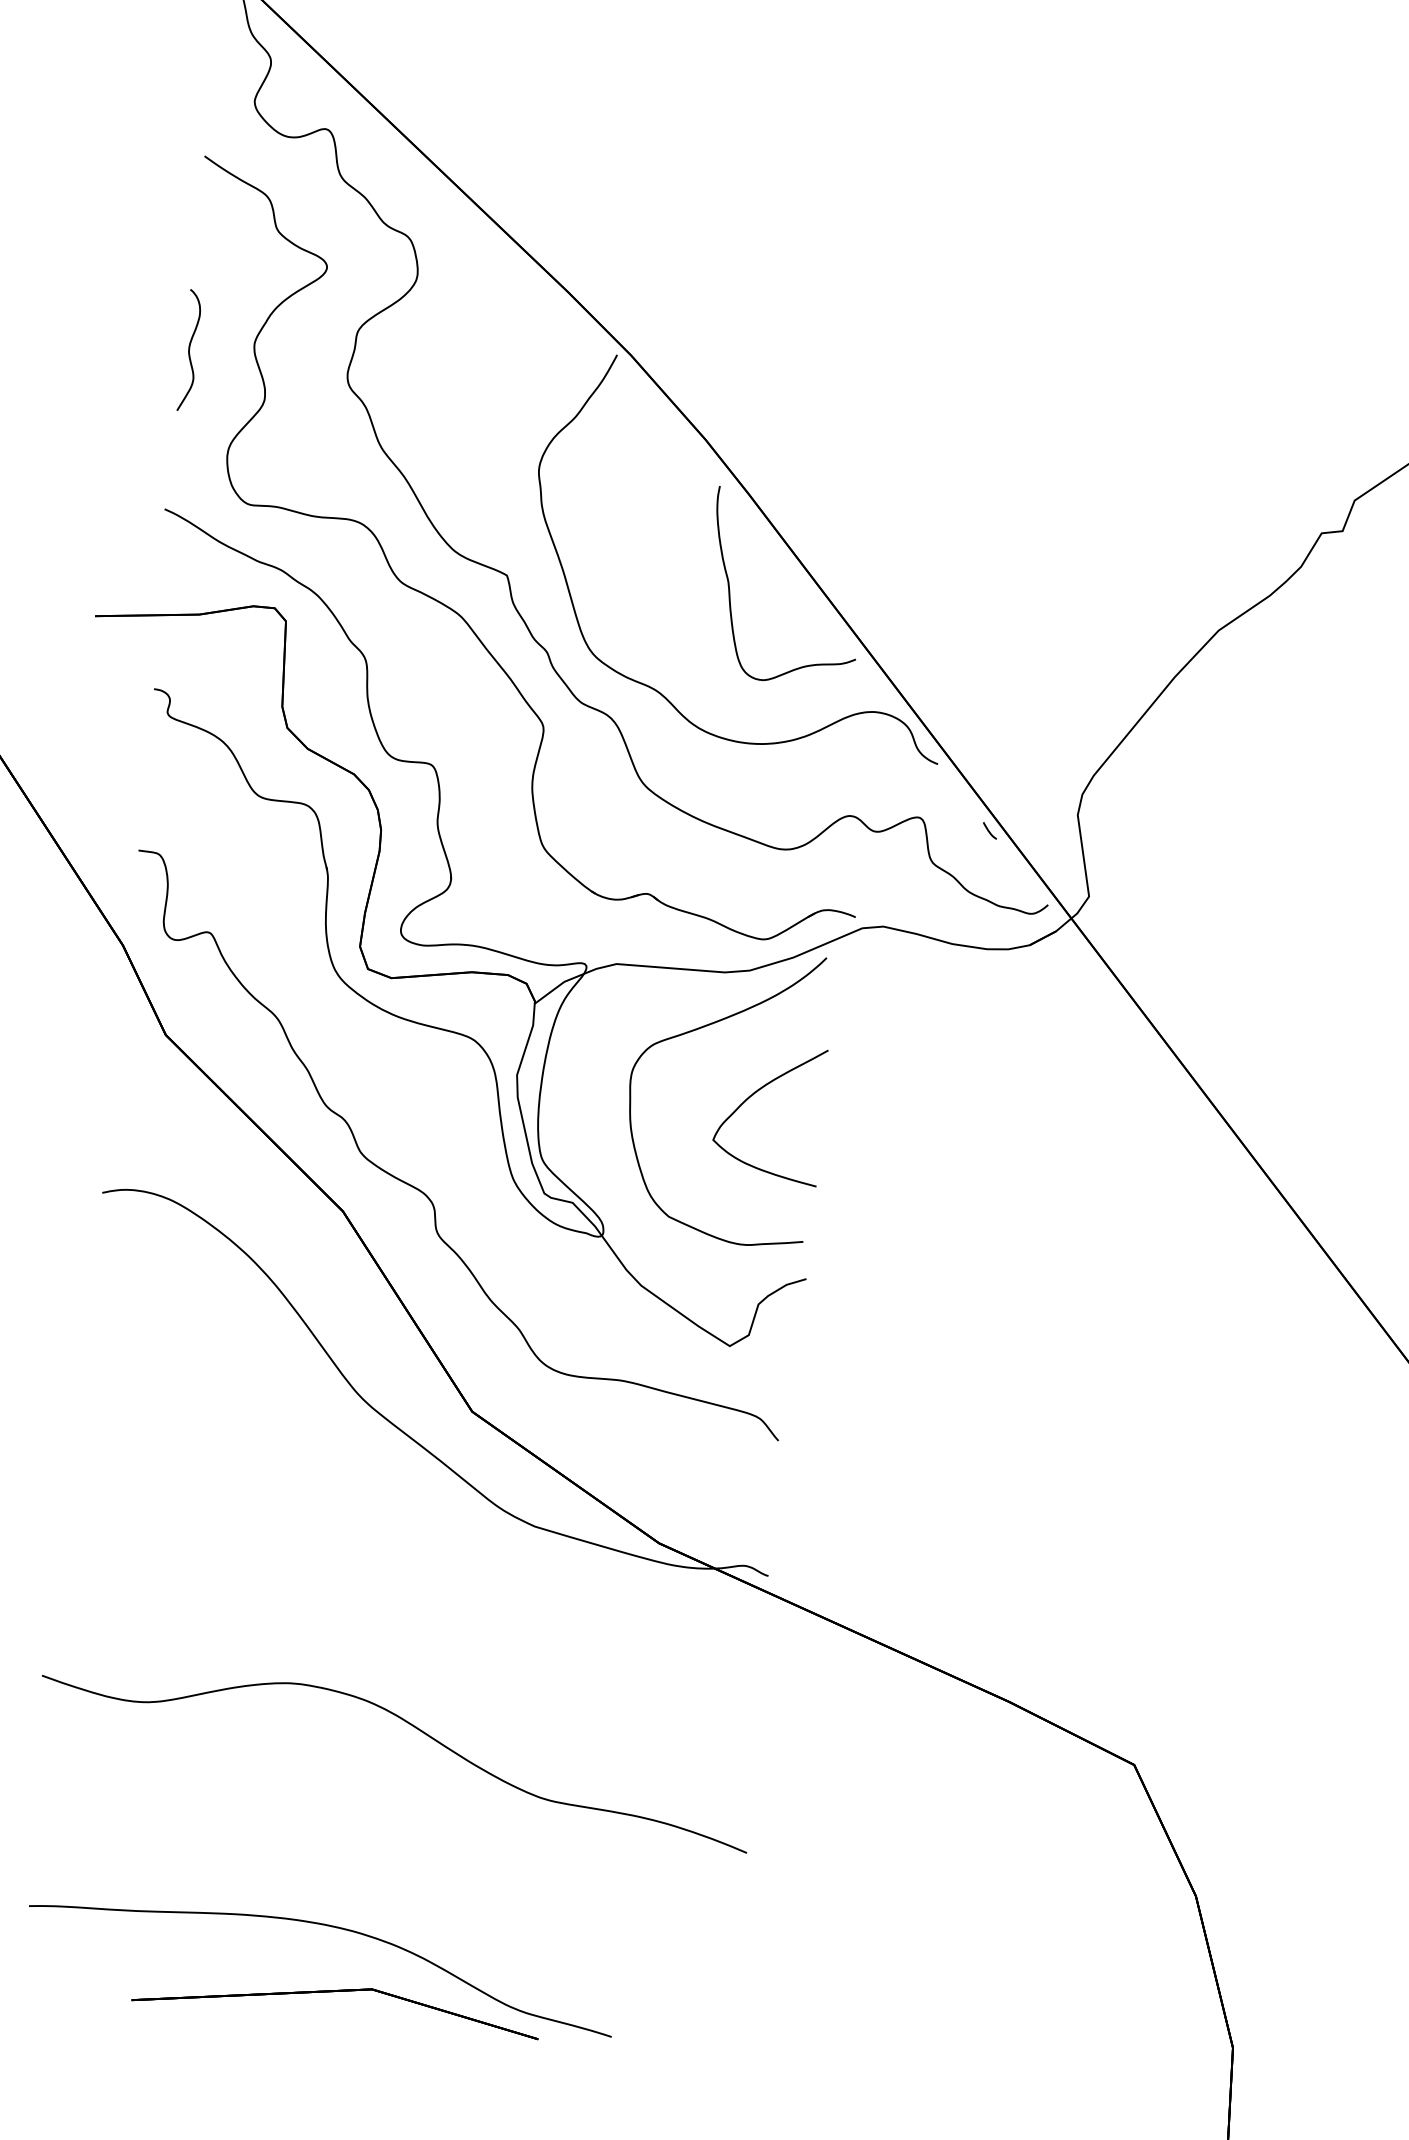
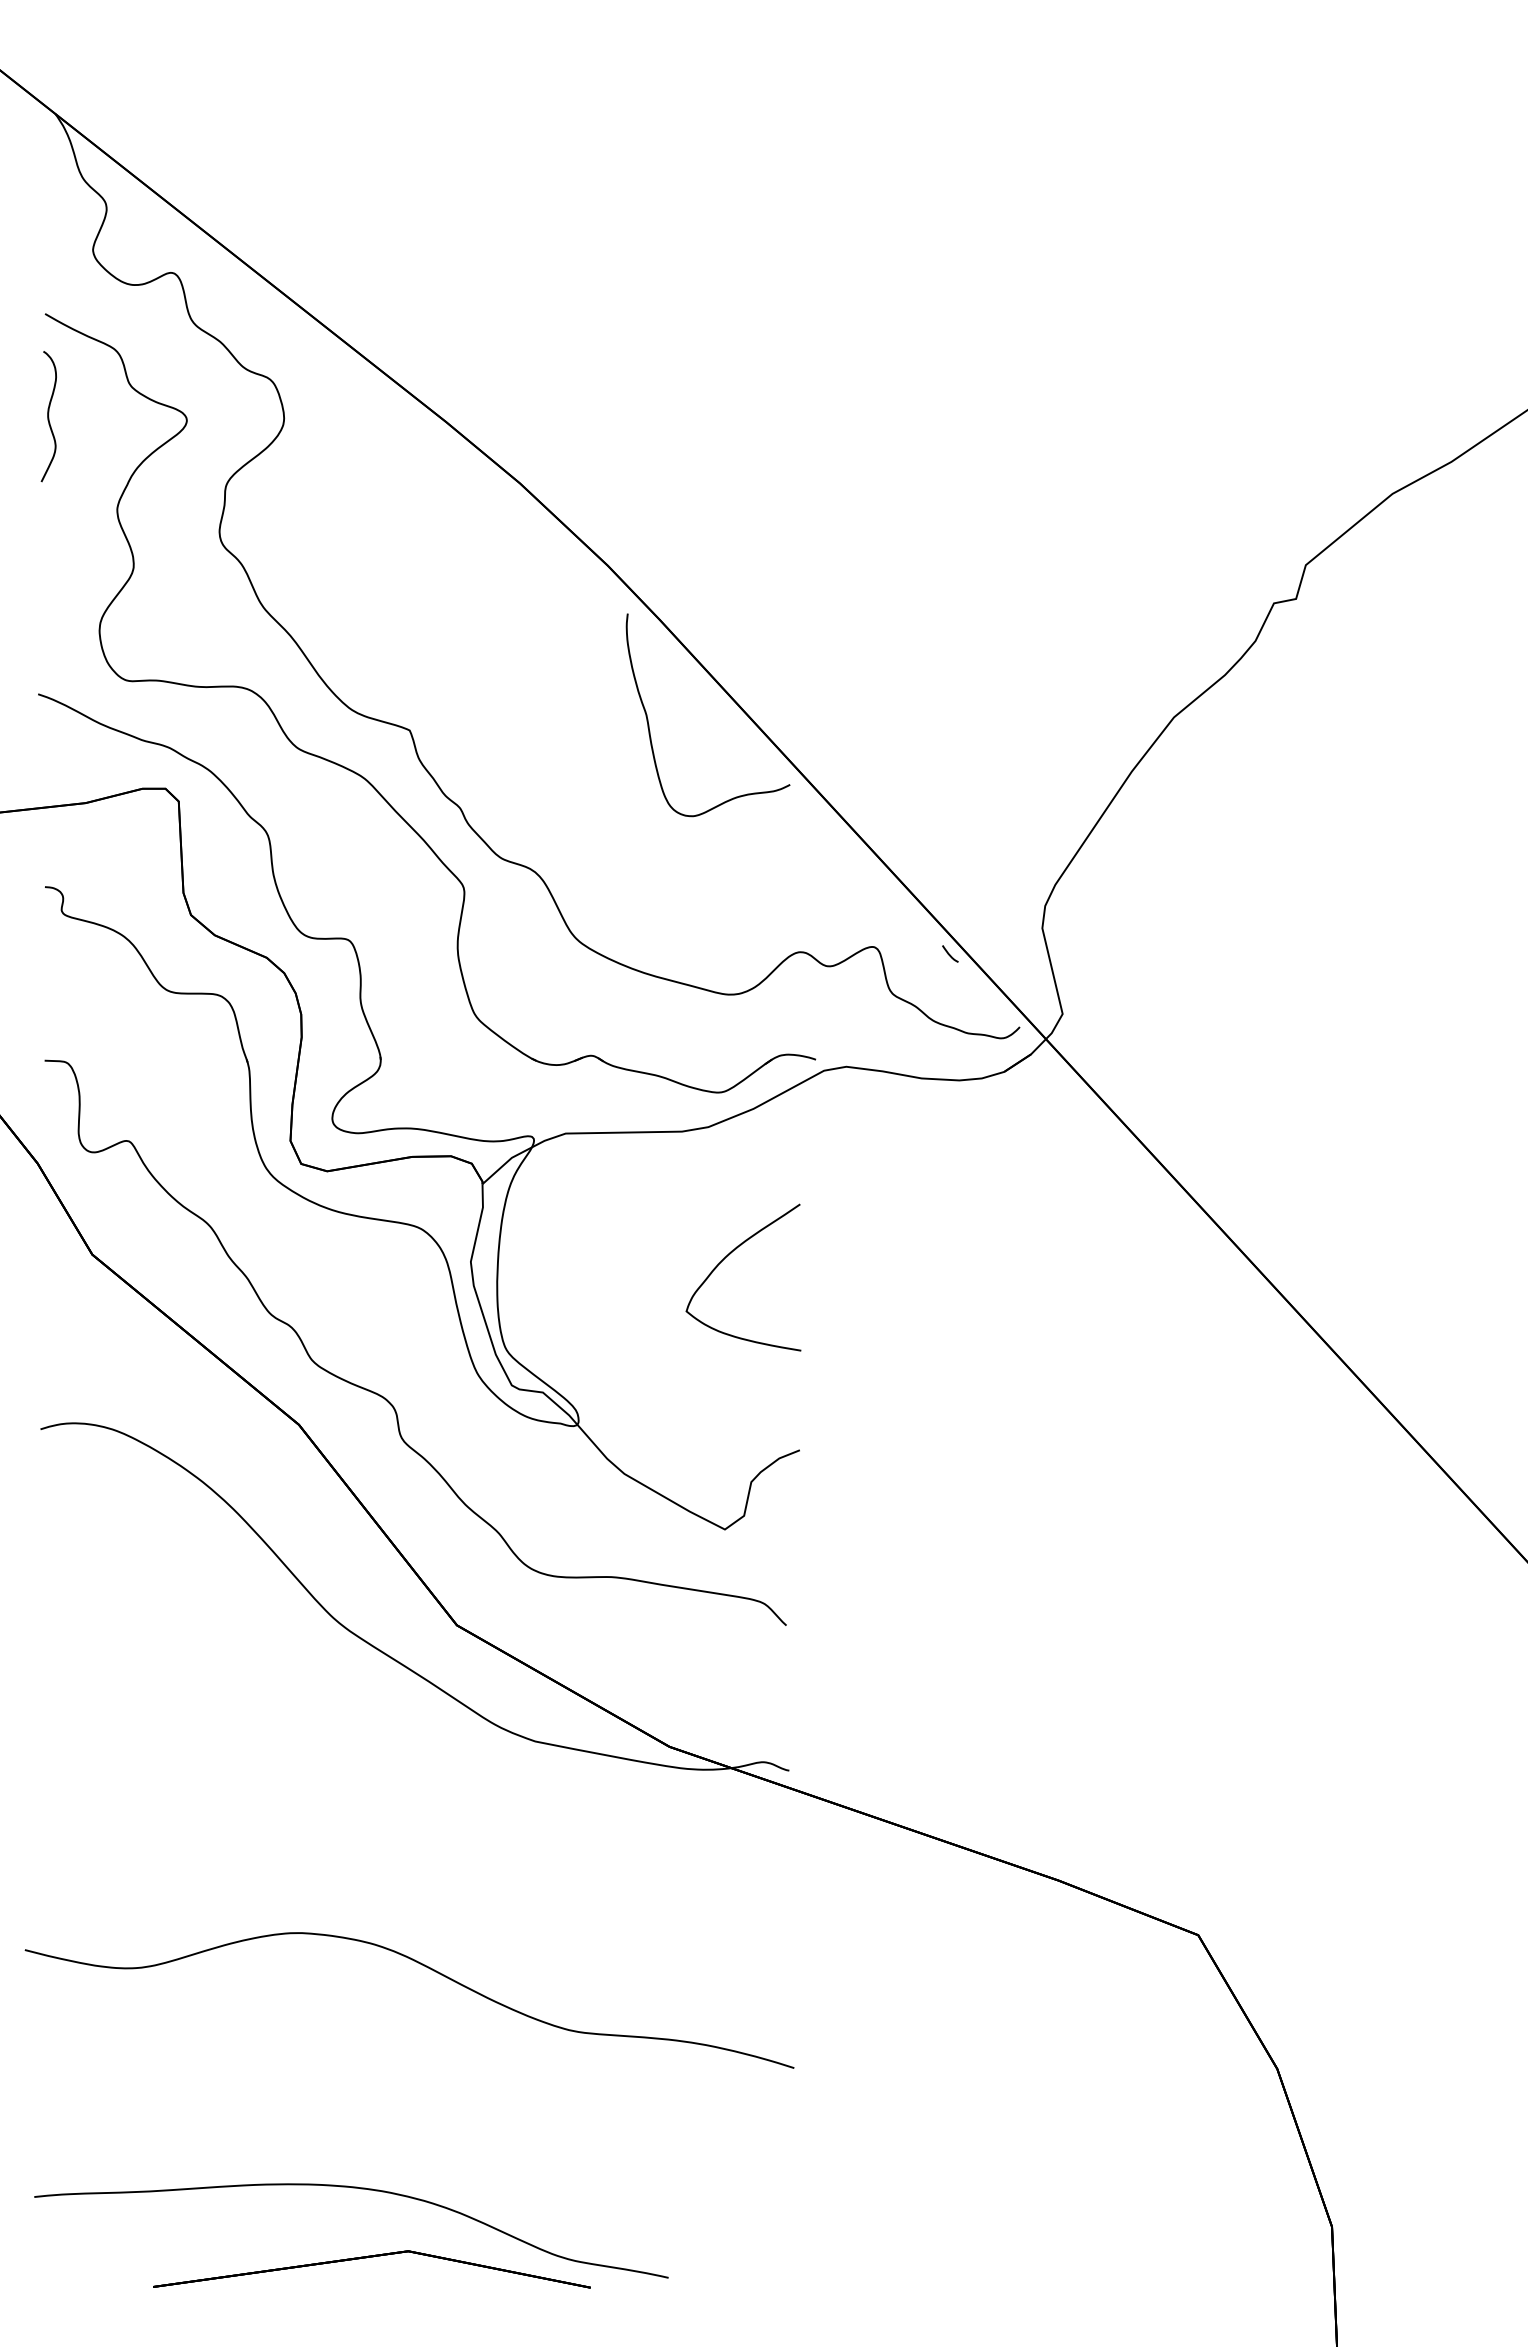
curve: (189, 350) -> (48, 416), moved
curve: (659, 691) -> (583, 838), removed
curve: (696, 1030) -> (657, 1196), removed

